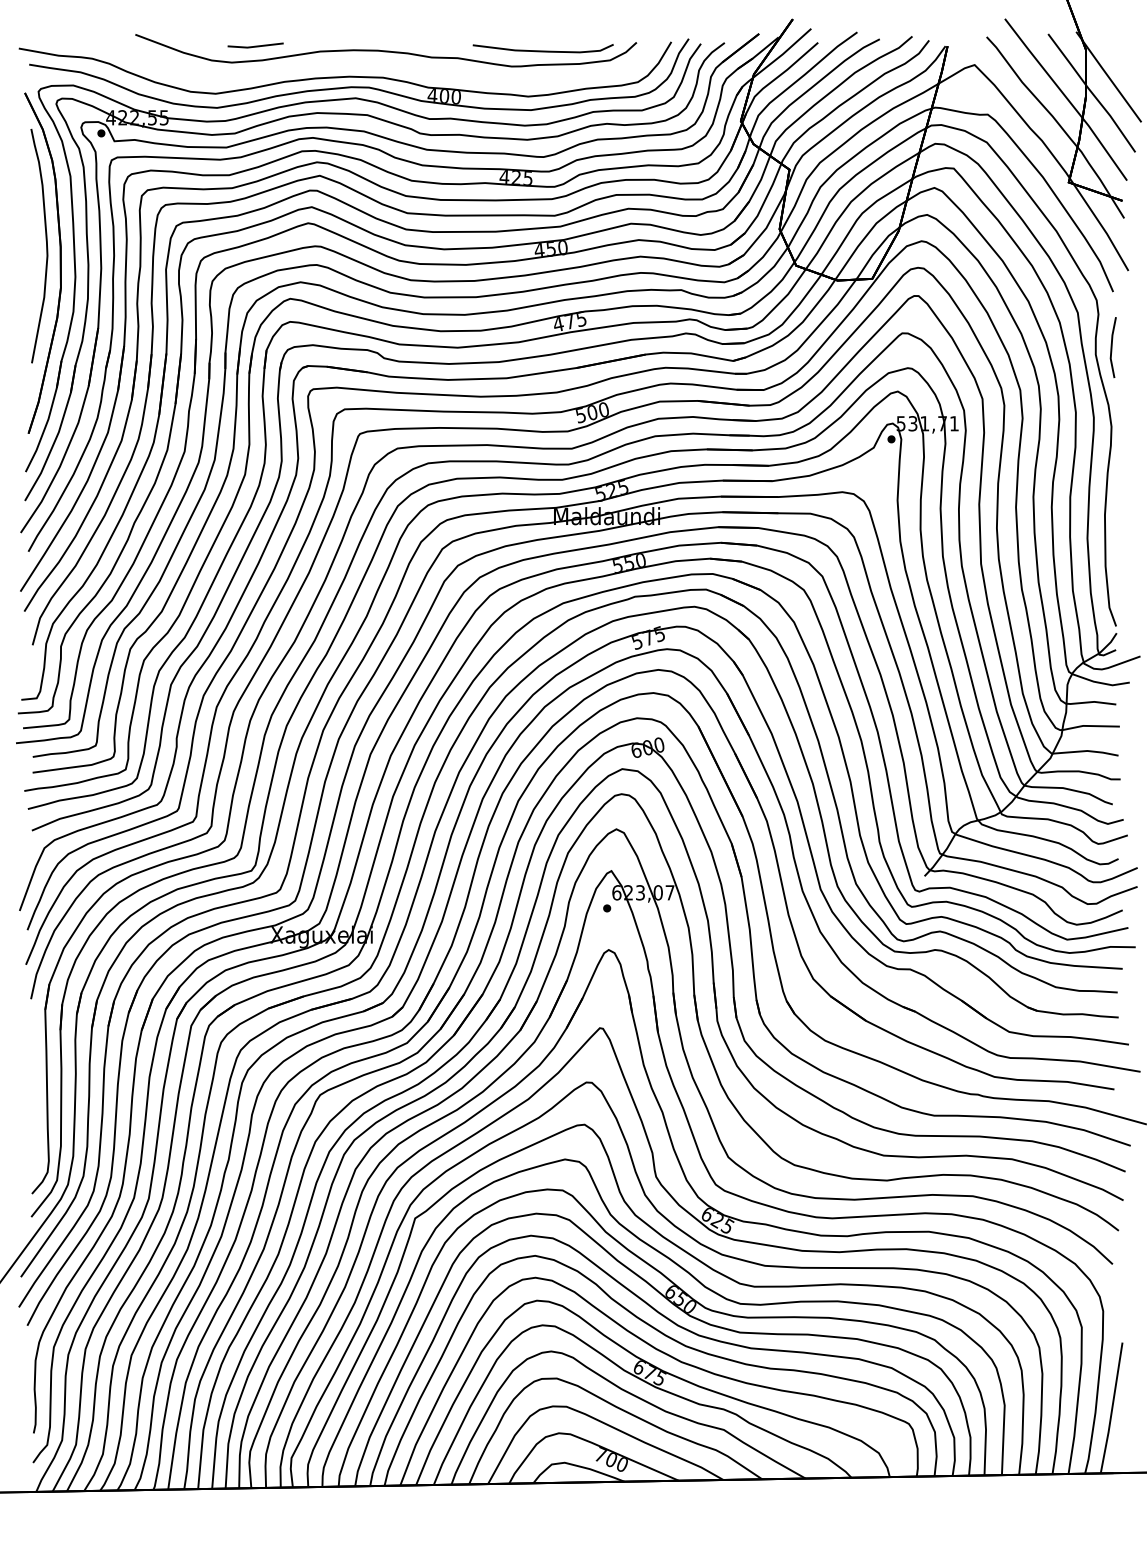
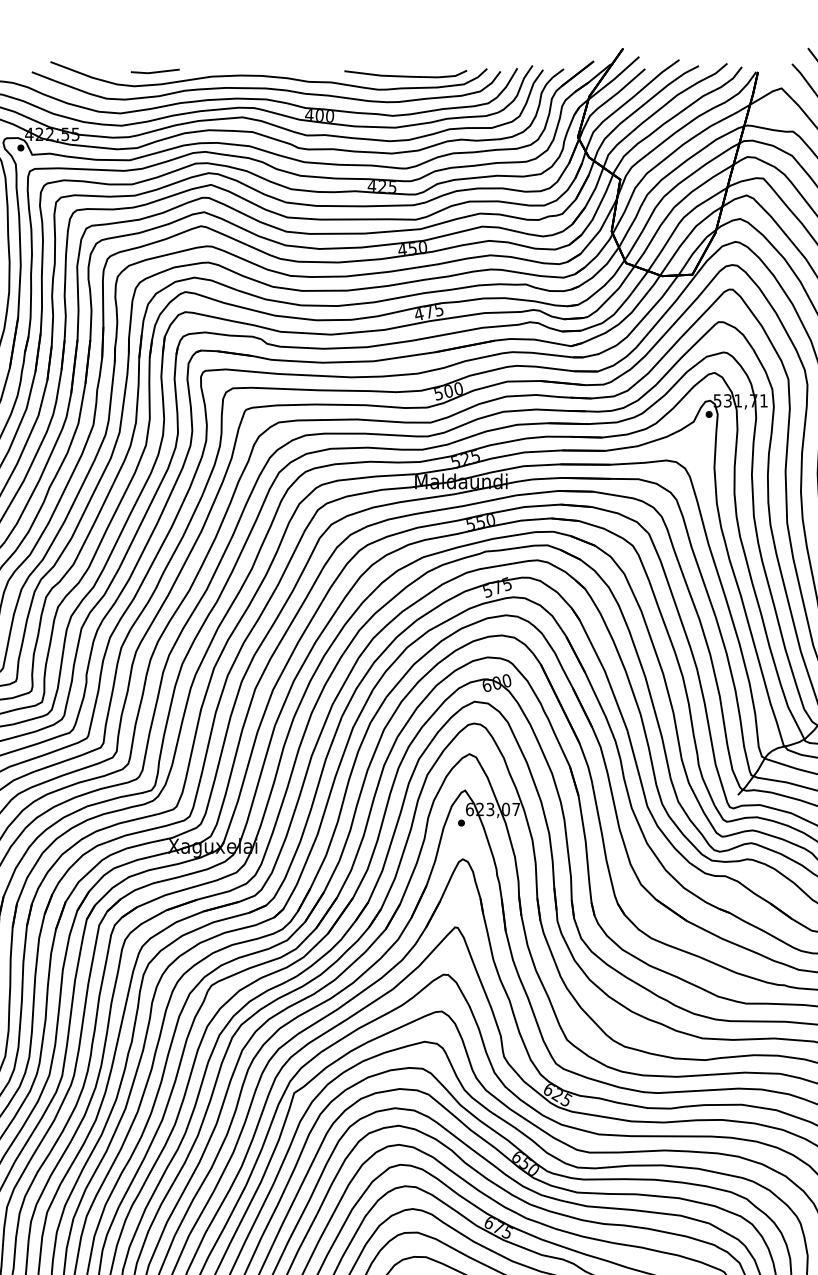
part: (382, 63) -> (265, 87), added

